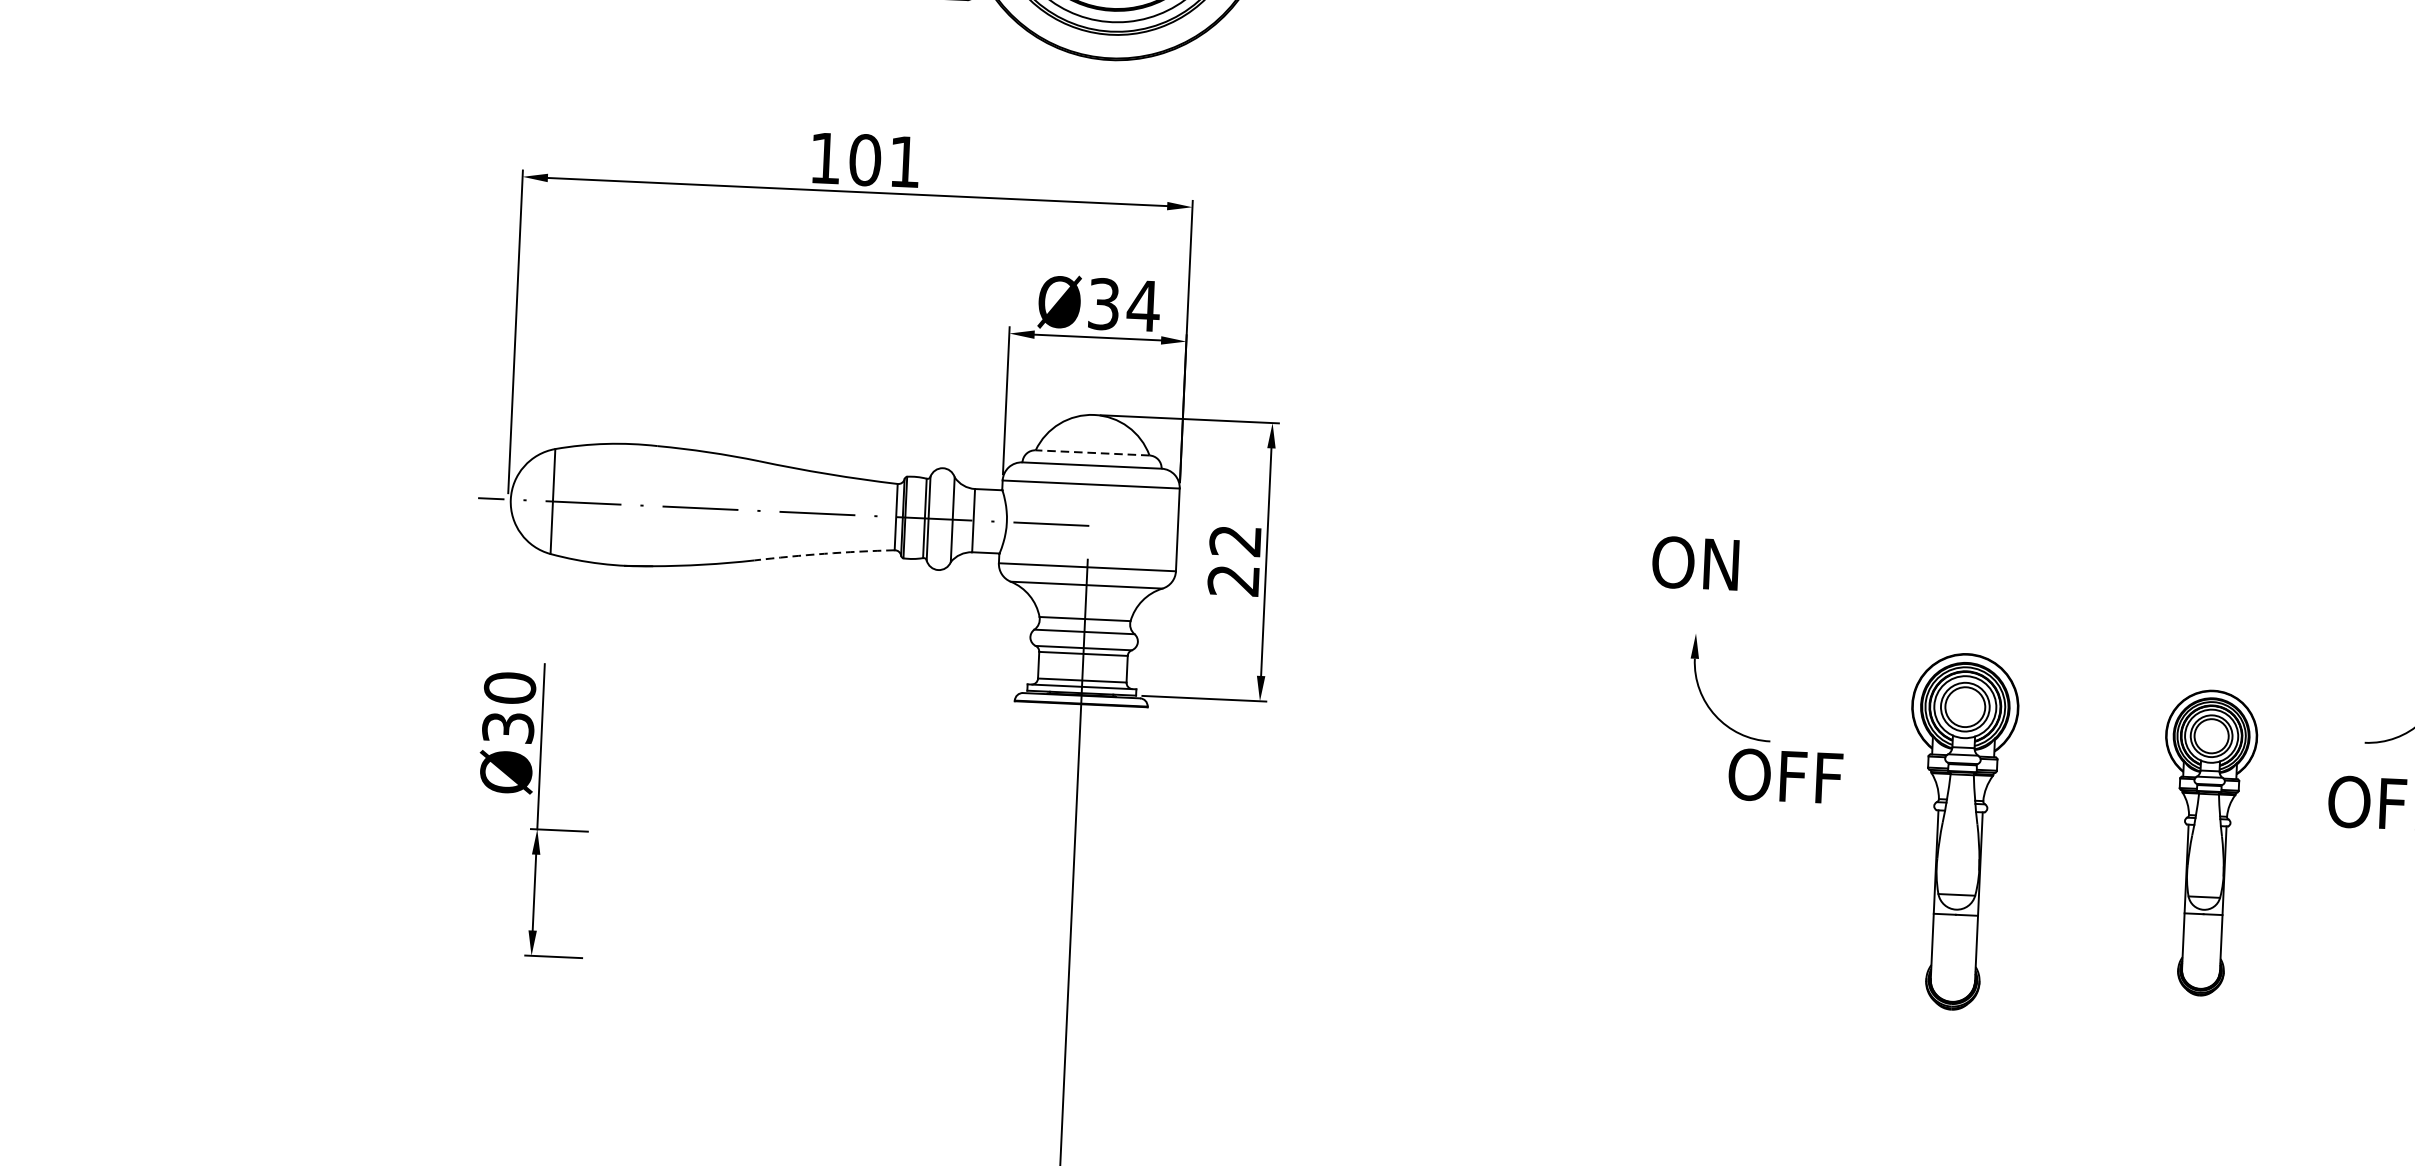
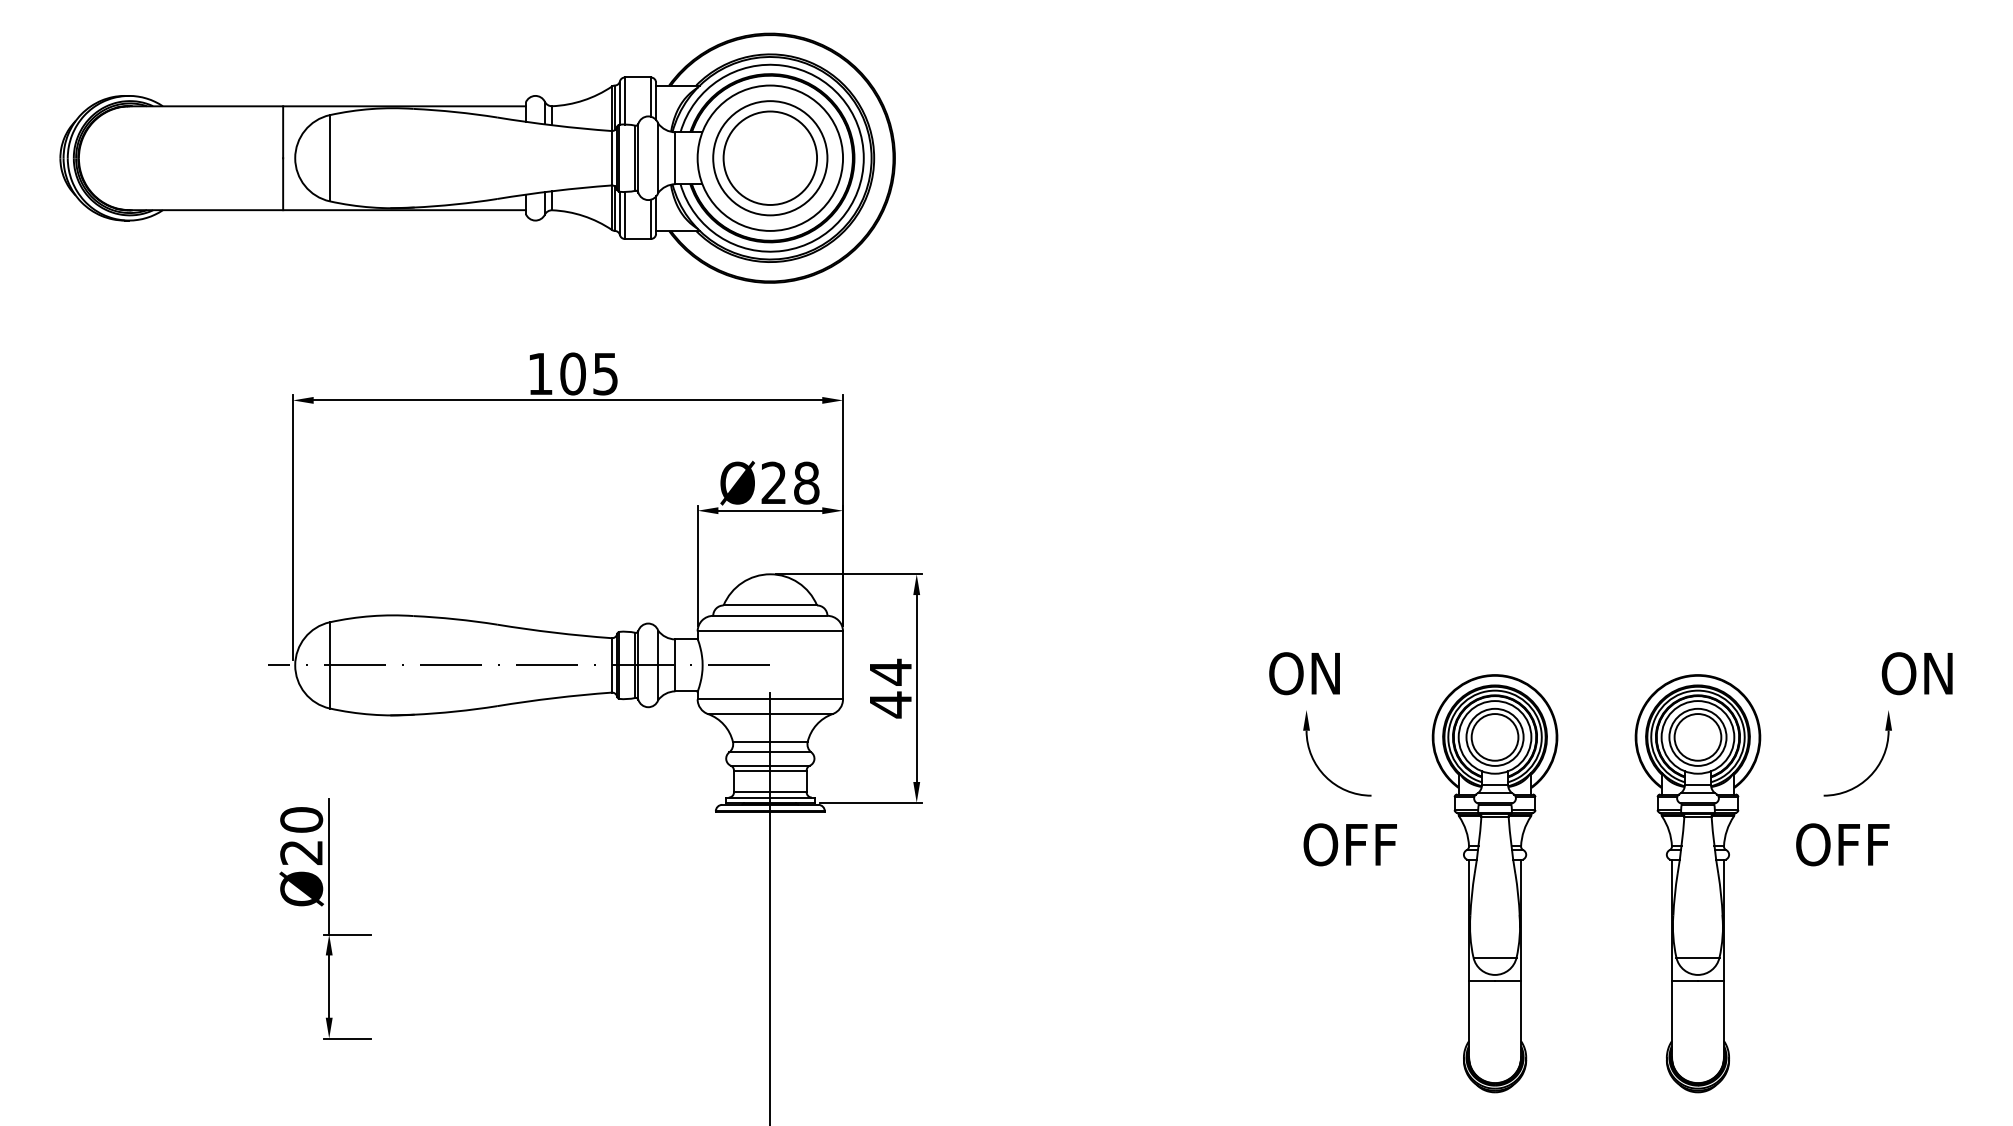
text: (904, 162) -> (605, 374), 101 -> 105
text: (1123, 304) -> (790, 482), Ø34 -> Ø28
line: (1092, 452) -> (770, 605), dashed -> solid
arc: (824, 554) -> (554, 698), dashed -> solid
text: (1234, 560) -> (890, 688), 22 -> 44
text: (1695, 563) -> (1304, 673), moved
part: (1708, 704) -> (1319, 767), moved
text: (508, 727) -> (301, 852), Ø30 -> Ø20
part: (1959, 831) -> (1494, 883), size x1.43
part: (2206, 842) -> (1697, 883), size x1.67

